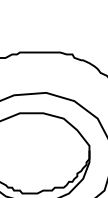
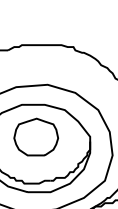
part: (33, 145) -> (35, 136), added

